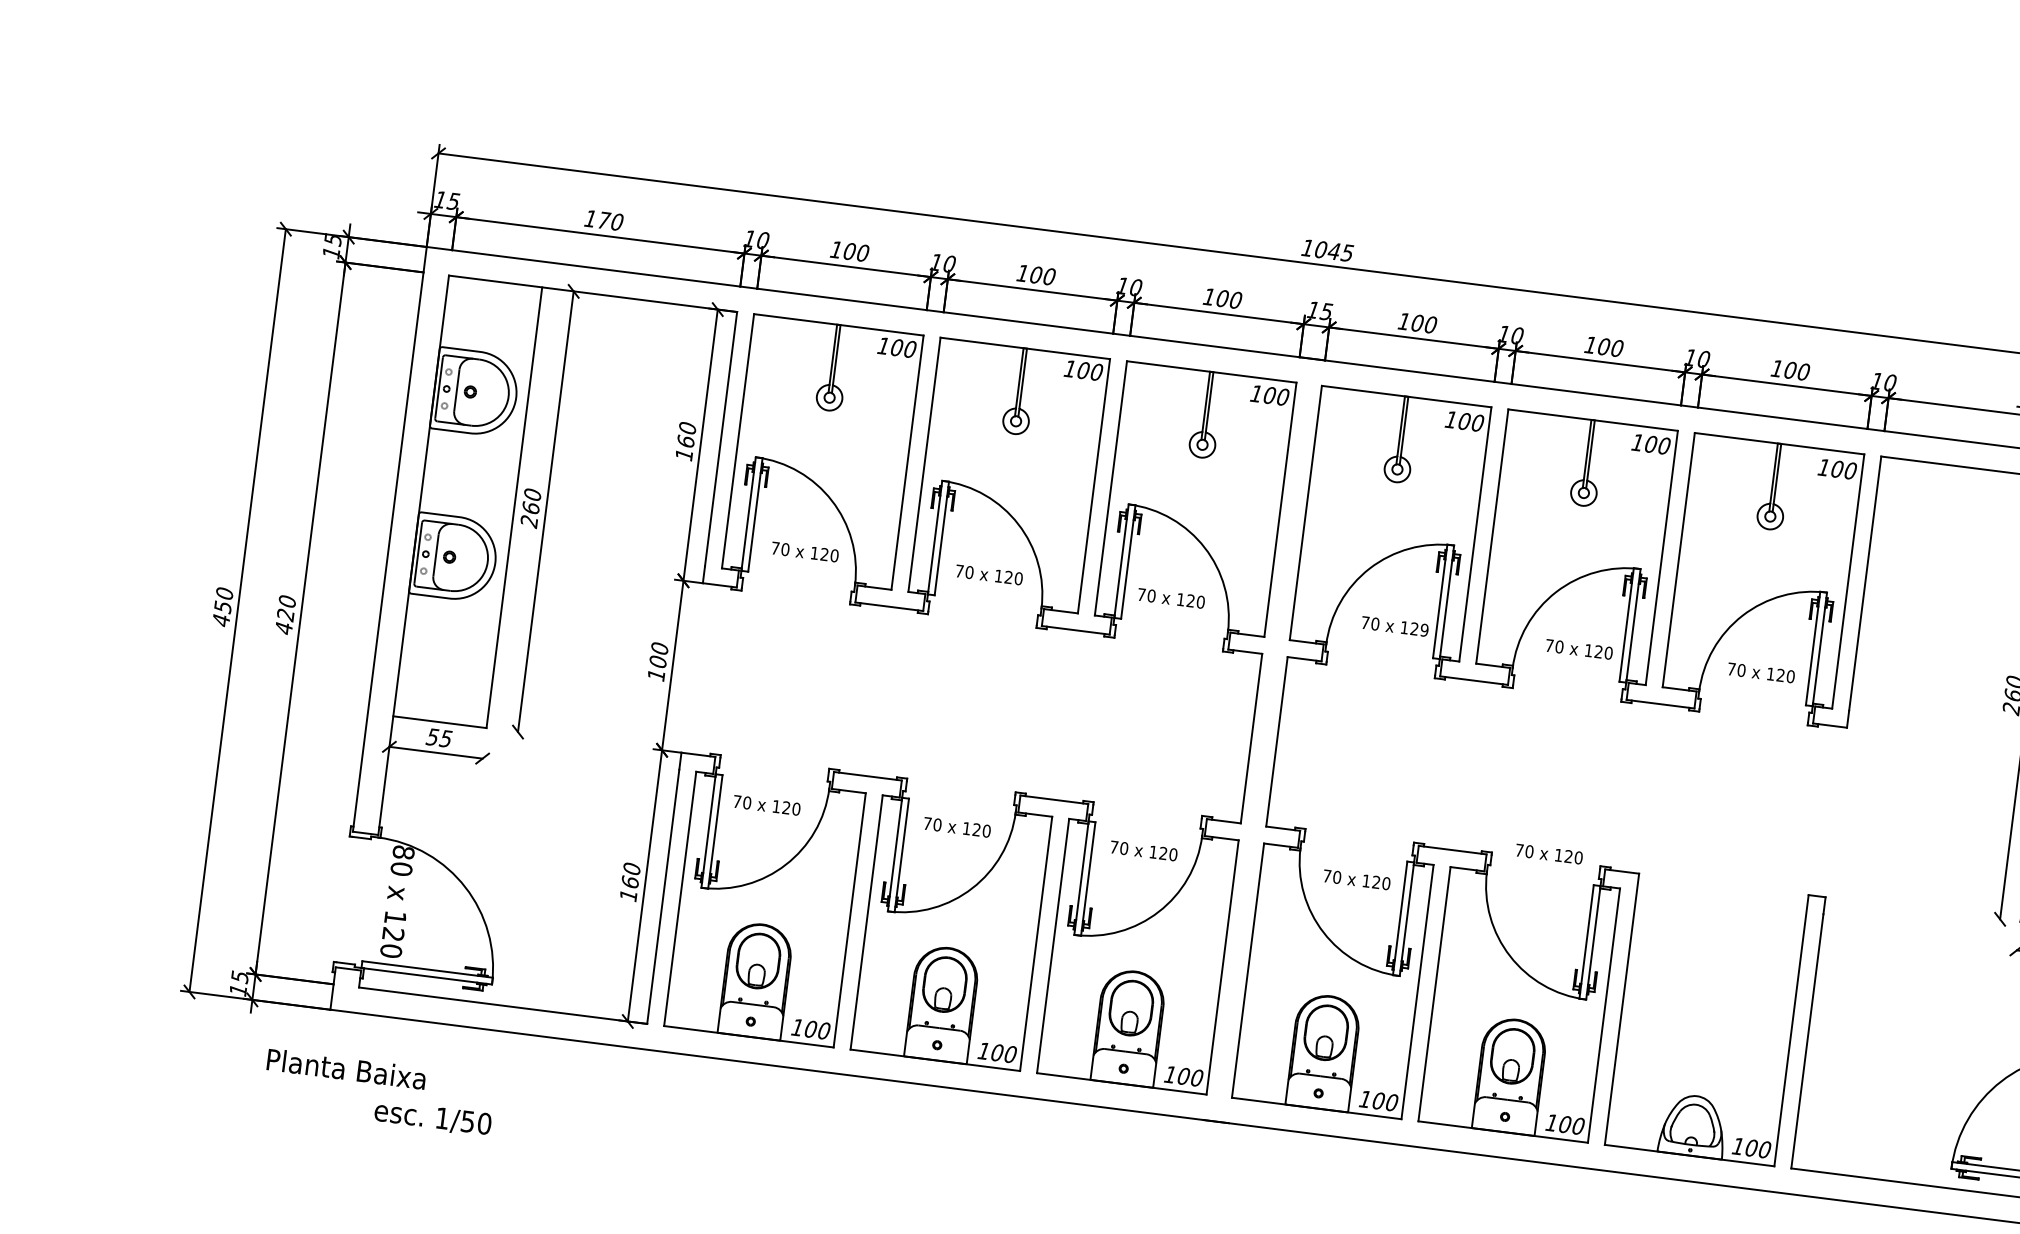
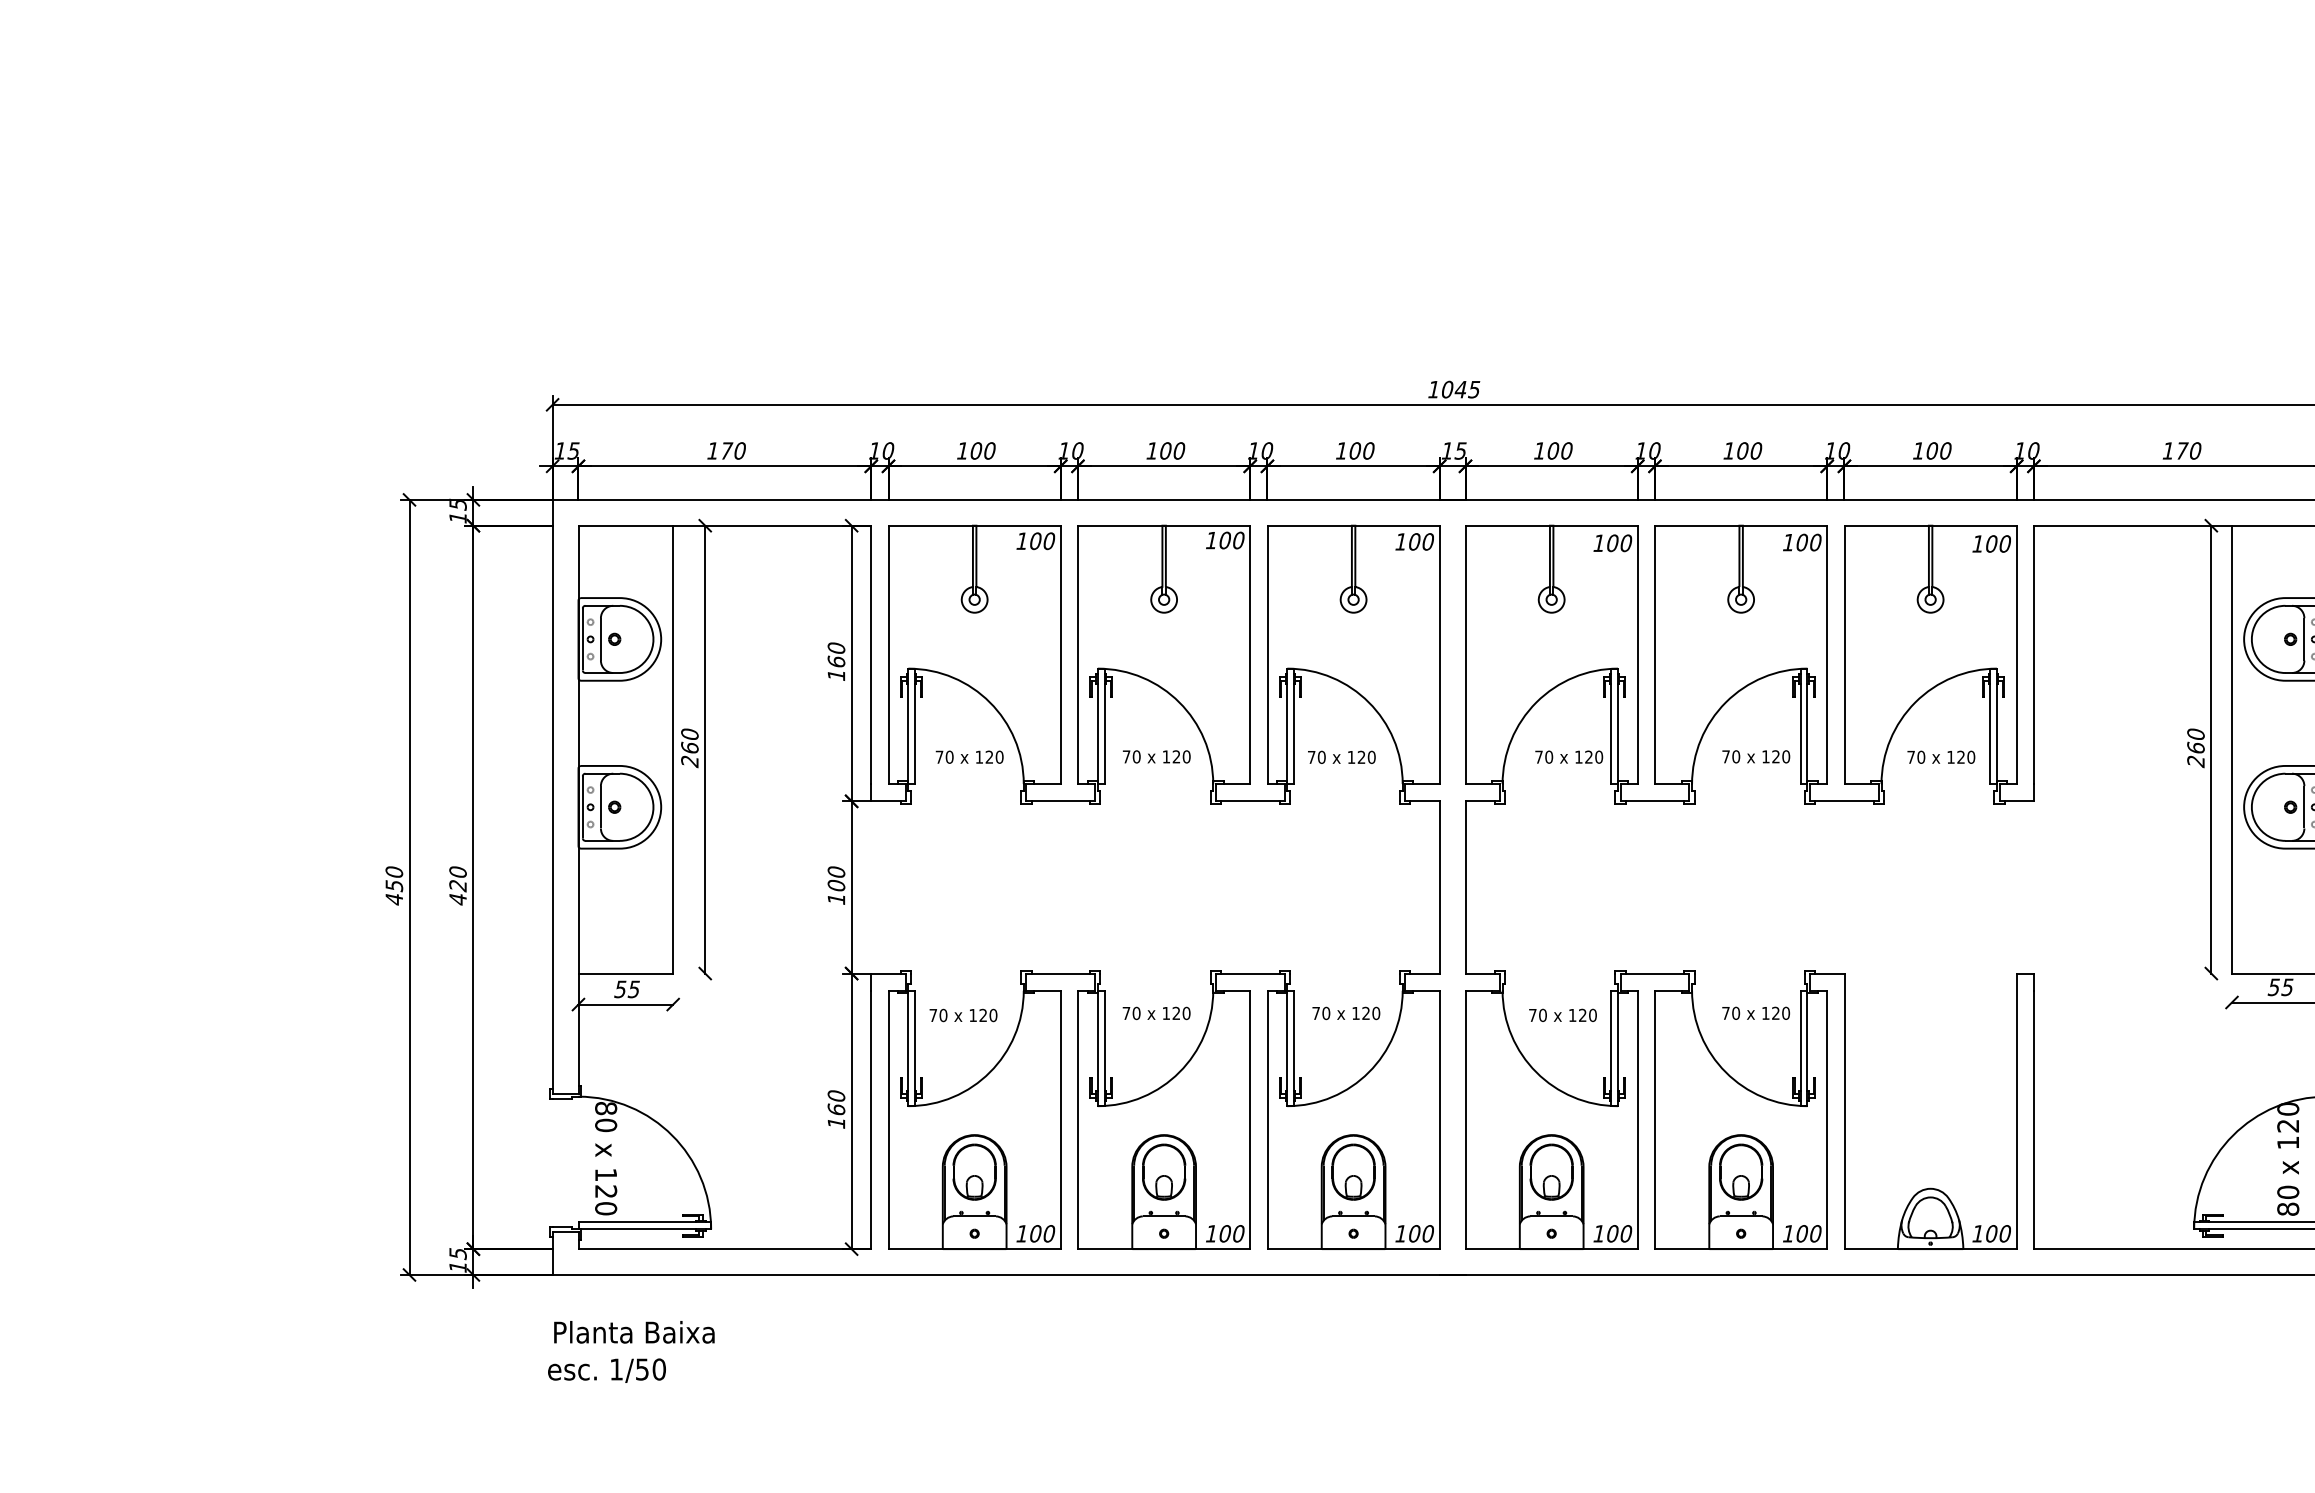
text: (1423, 630) -> (1598, 757), 129 -> 120
text: (1548, 853) -> (1755, 1012), moved
text: (346, 1069) -> (634, 1332), moved
text: (432, 1118) -> (606, 1370), moved

